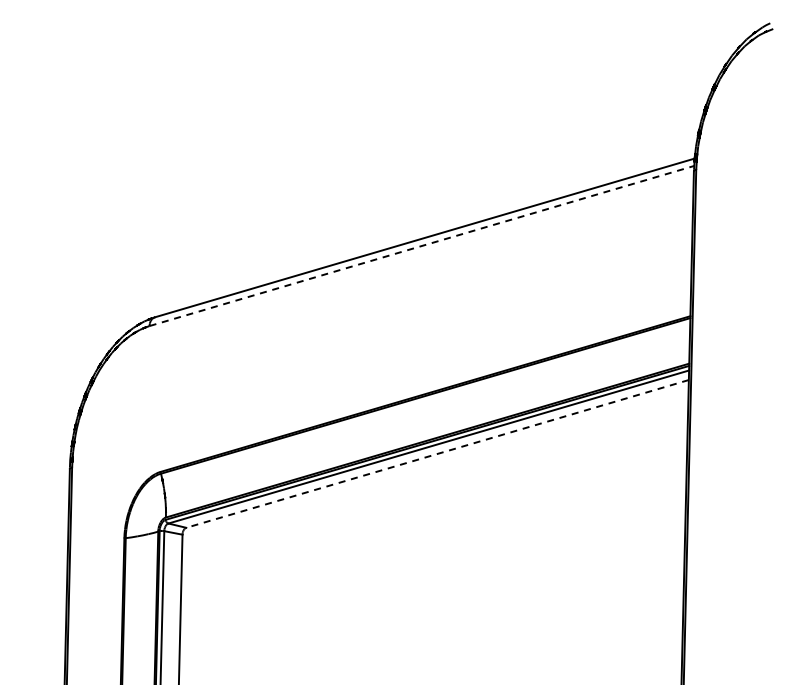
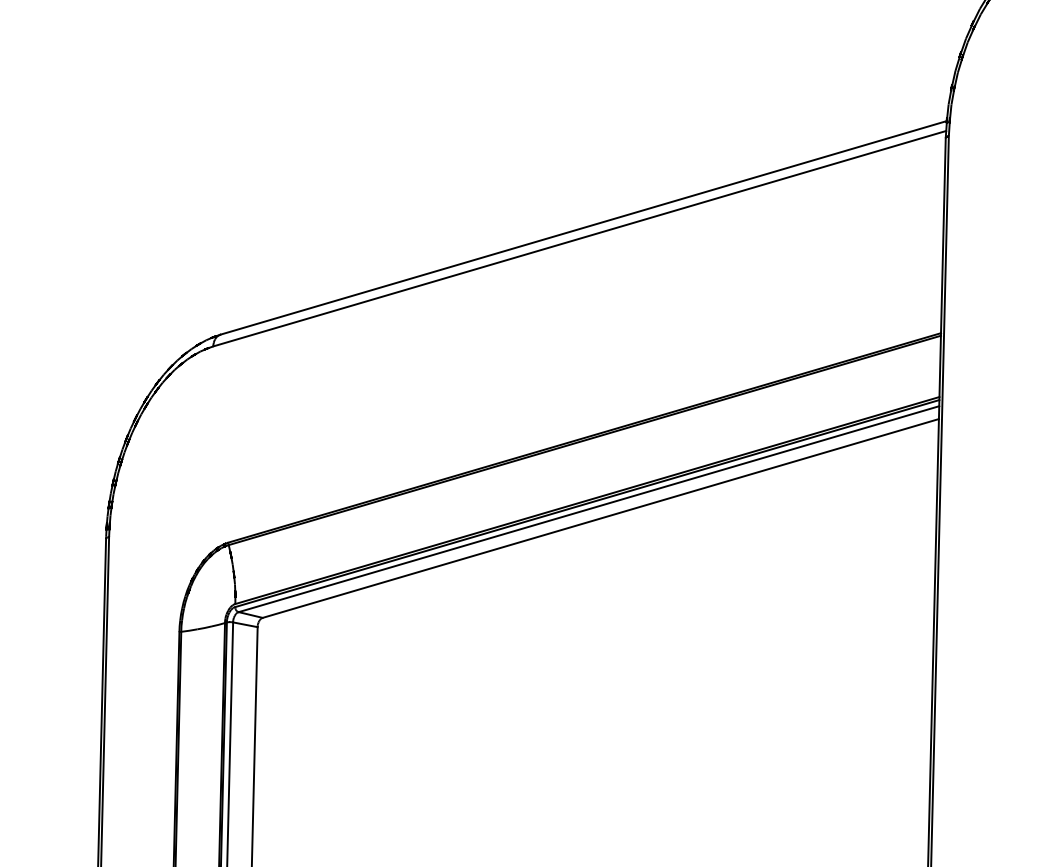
line: (421, 245) -> (579, 238), dashed -> solid
line: (437, 453) -> (600, 517), dashed -> solid

